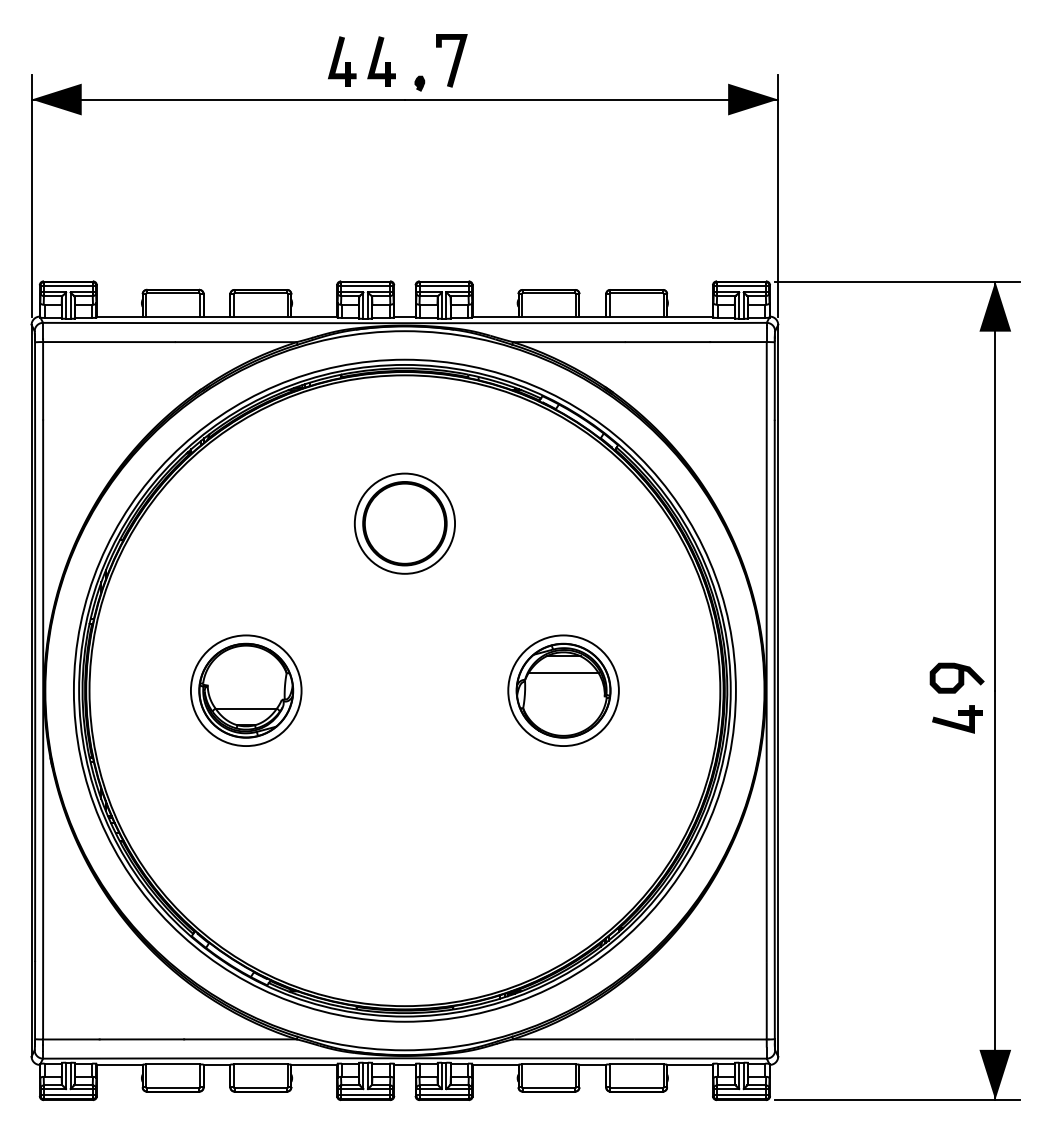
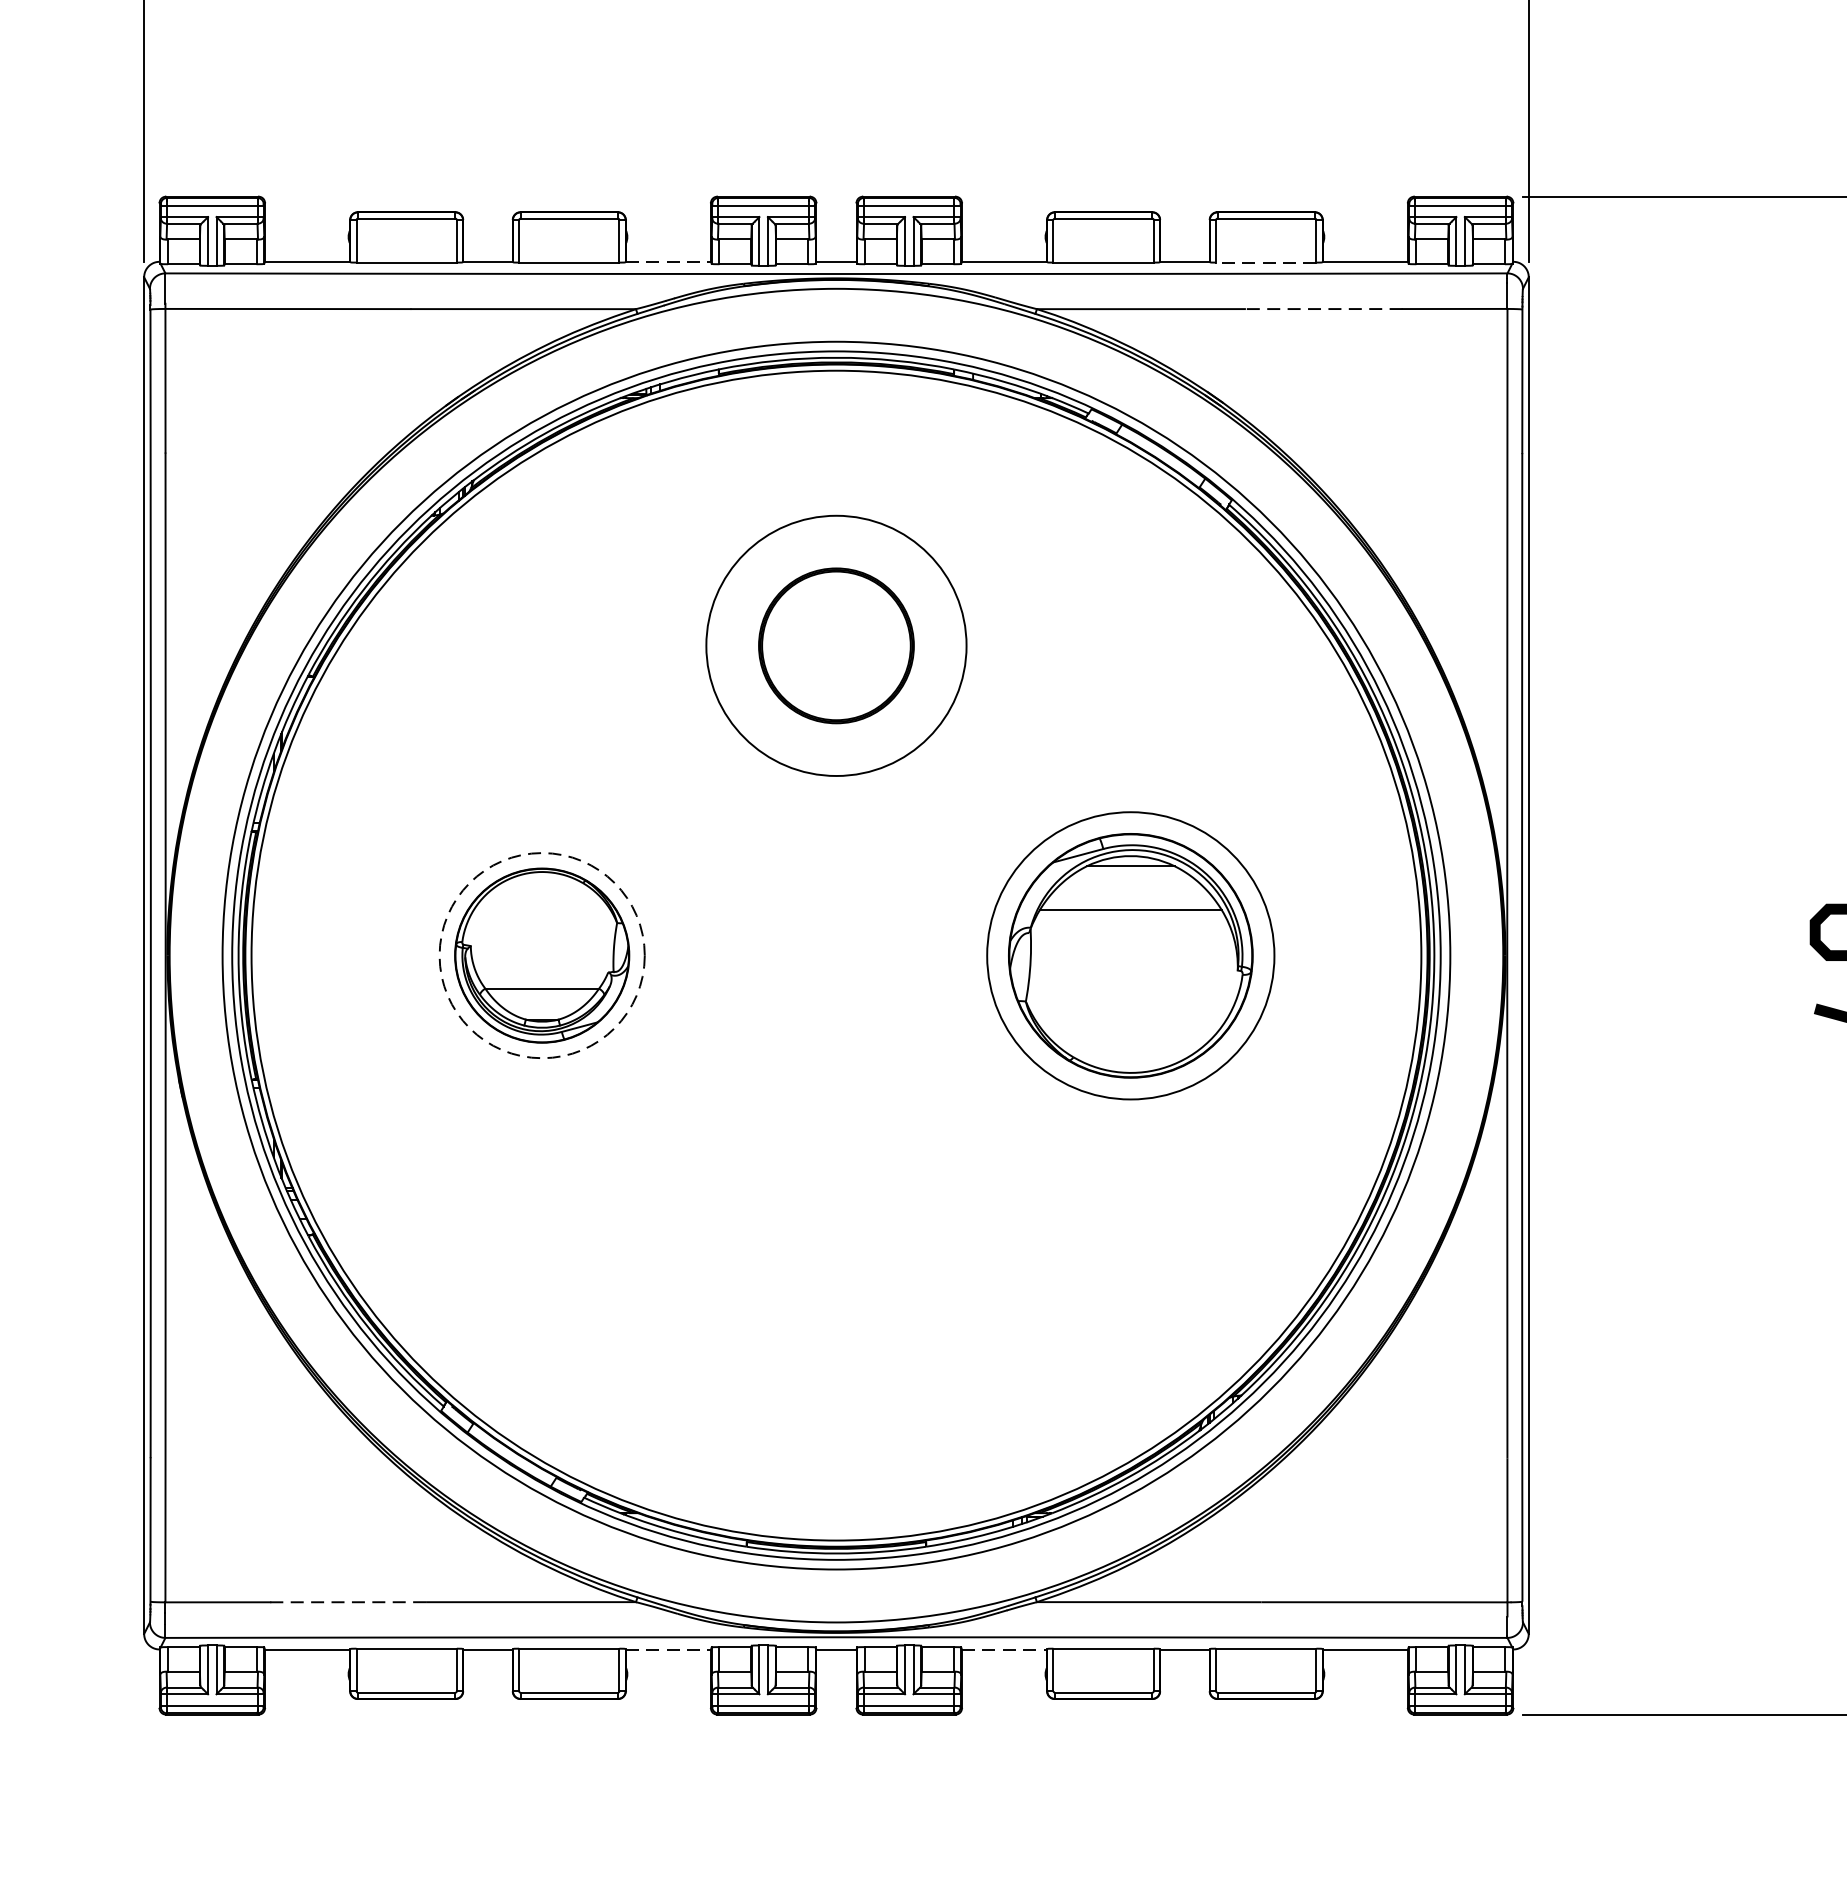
line: (314, 316) -> (668, 261), solid -> dashed
line: (636, 317) -> (1265, 263), solid -> dashed
line: (667, 342) -> (1323, 309), solid -> dashed
circle: (404, 523) -> (835, 645), size x1.4
circle: (245, 690) -> (540, 955), solid -> dashed
part: (563, 690) -> (1130, 955), size x1.4
line: (142, 1039) -> (349, 1602), solid -> dashed
line: (314, 1064) -> (668, 1648), solid -> dashed
line: (495, 1064) -> (1004, 1648), solid -> dashed

